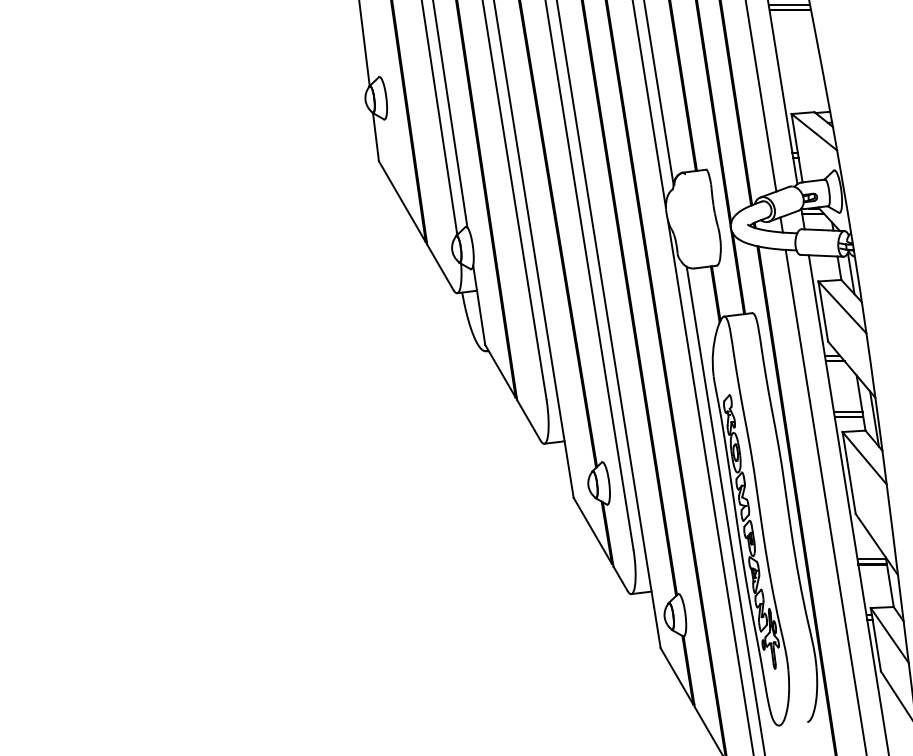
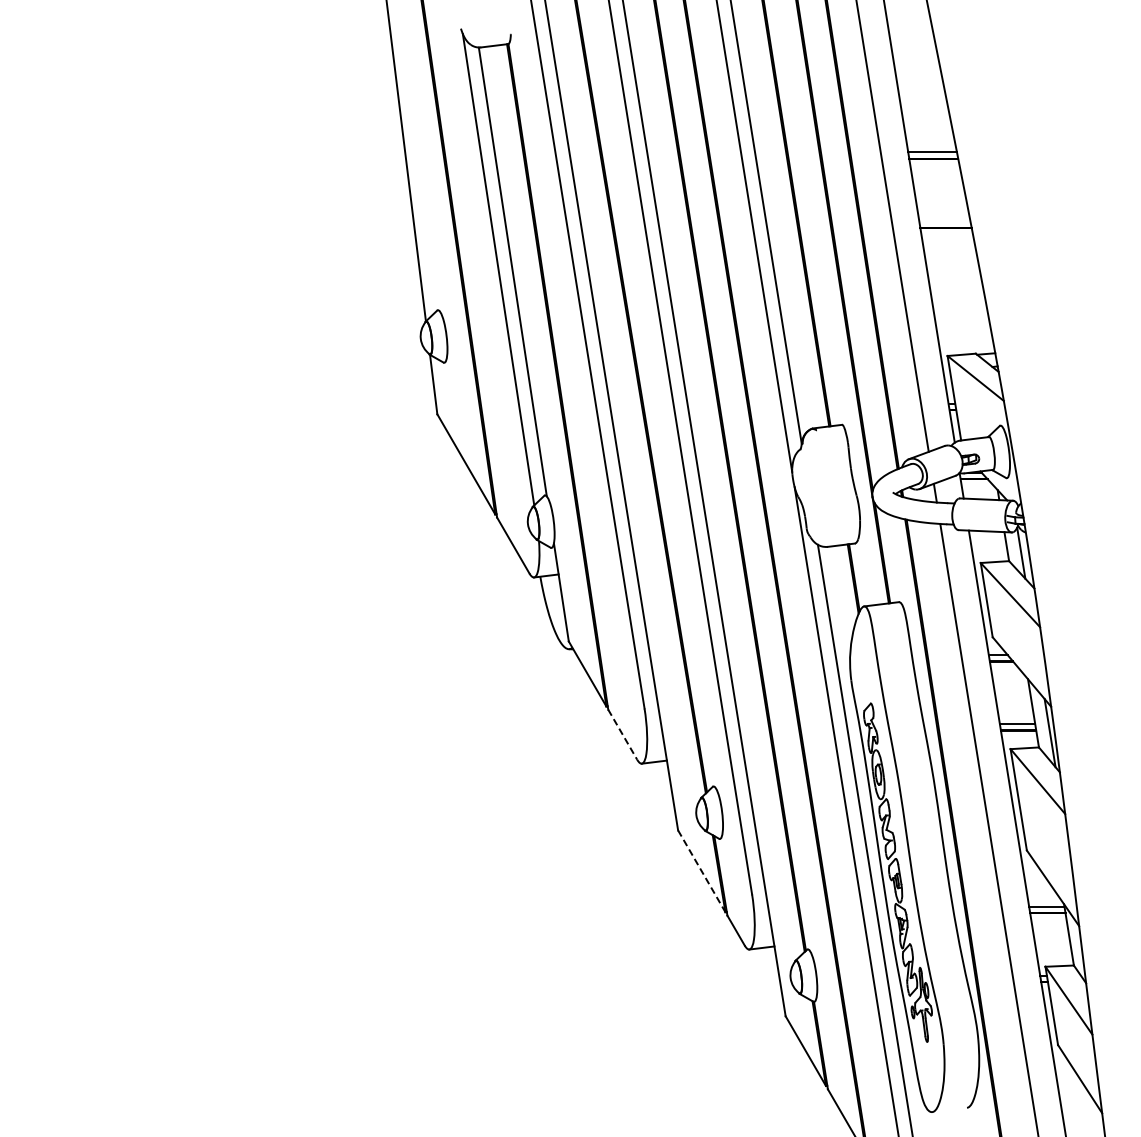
line: (789, 5) -> (944, 221), removed
line: (528, 420) -> (622, 734), solid -> dashed
line: (593, 530) -> (702, 871), solid -> dashed

